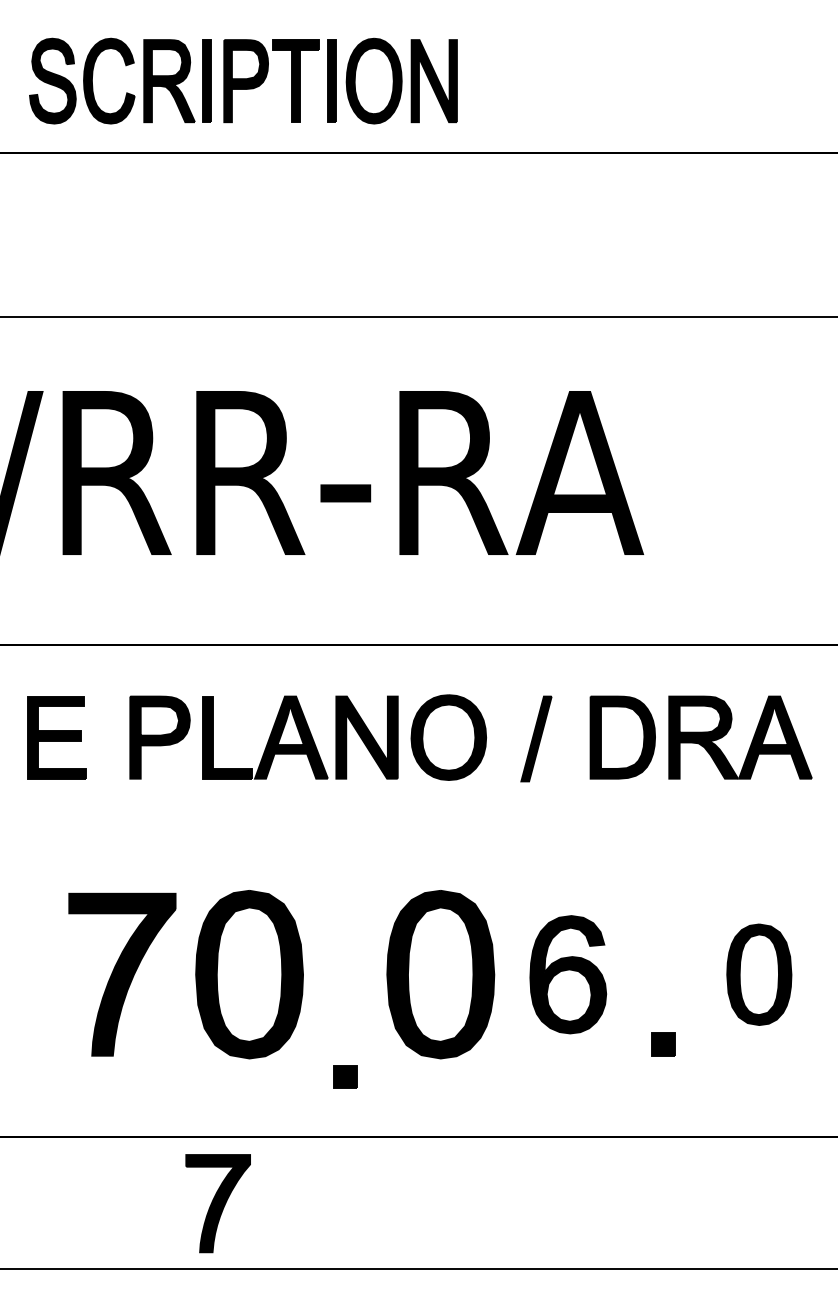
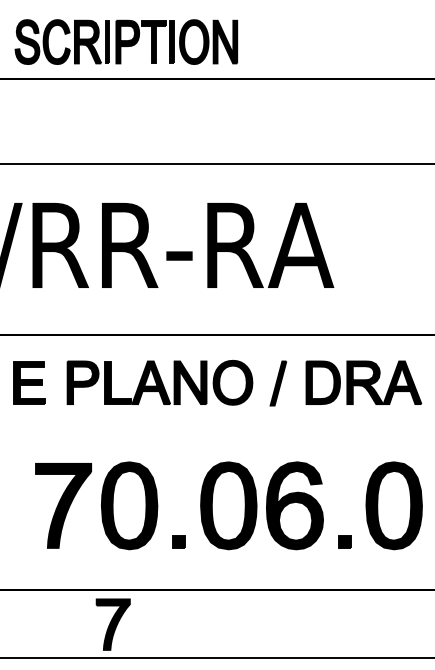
part: (567, 974) -> (294, 505), size x1.43
part: (758, 974) -> (393, 505), size x1.67
part: (343, 1076) -> (178, 541), moved

